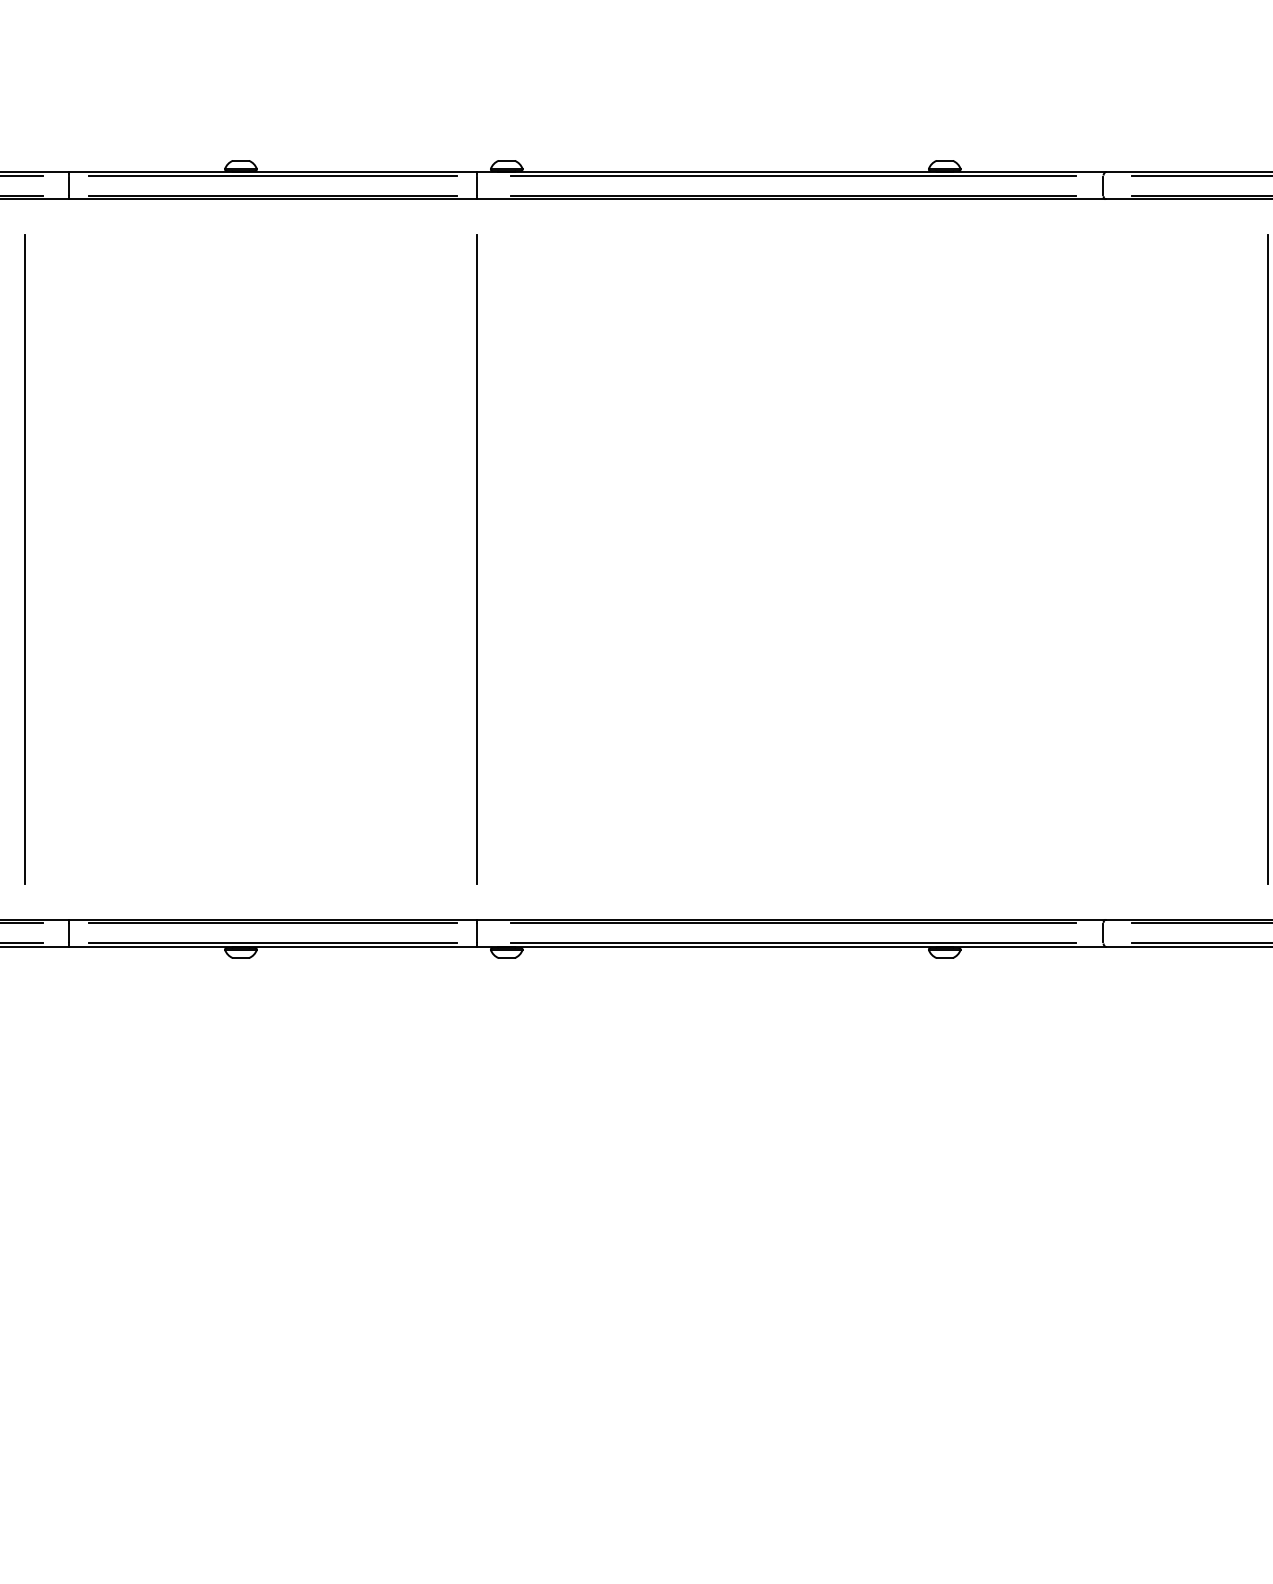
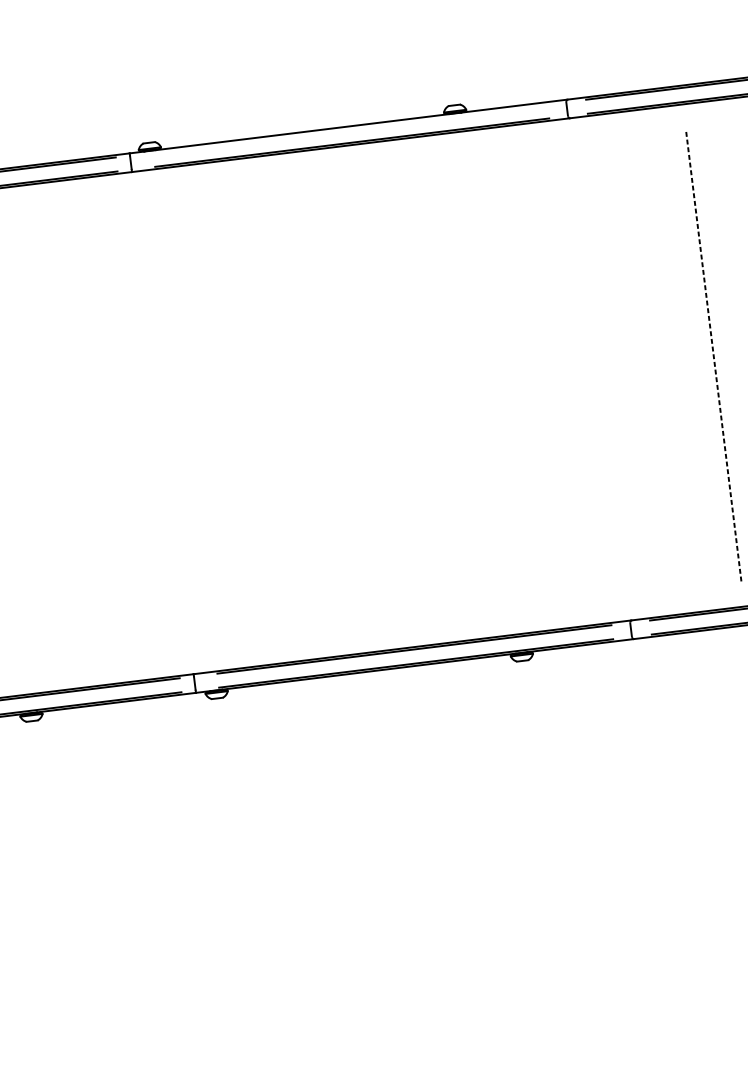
line: (793, 175) -> (350, 128), removed
line: (476, 559) -> (162, 423), removed
line: (1267, 559) -> (713, 355), solid -> dashed

